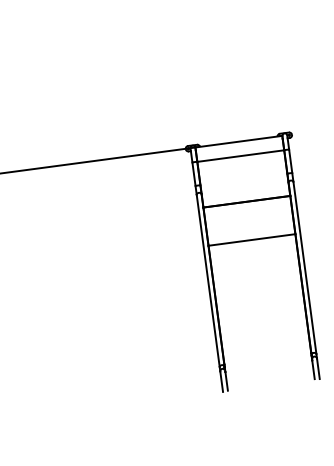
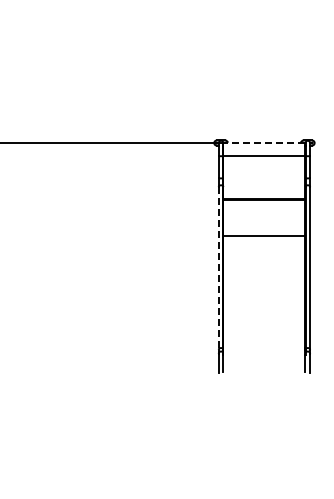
line: (238, 141) -> (264, 142), solid -> dashed
line: (207, 281) -> (218, 268), solid -> dashed

